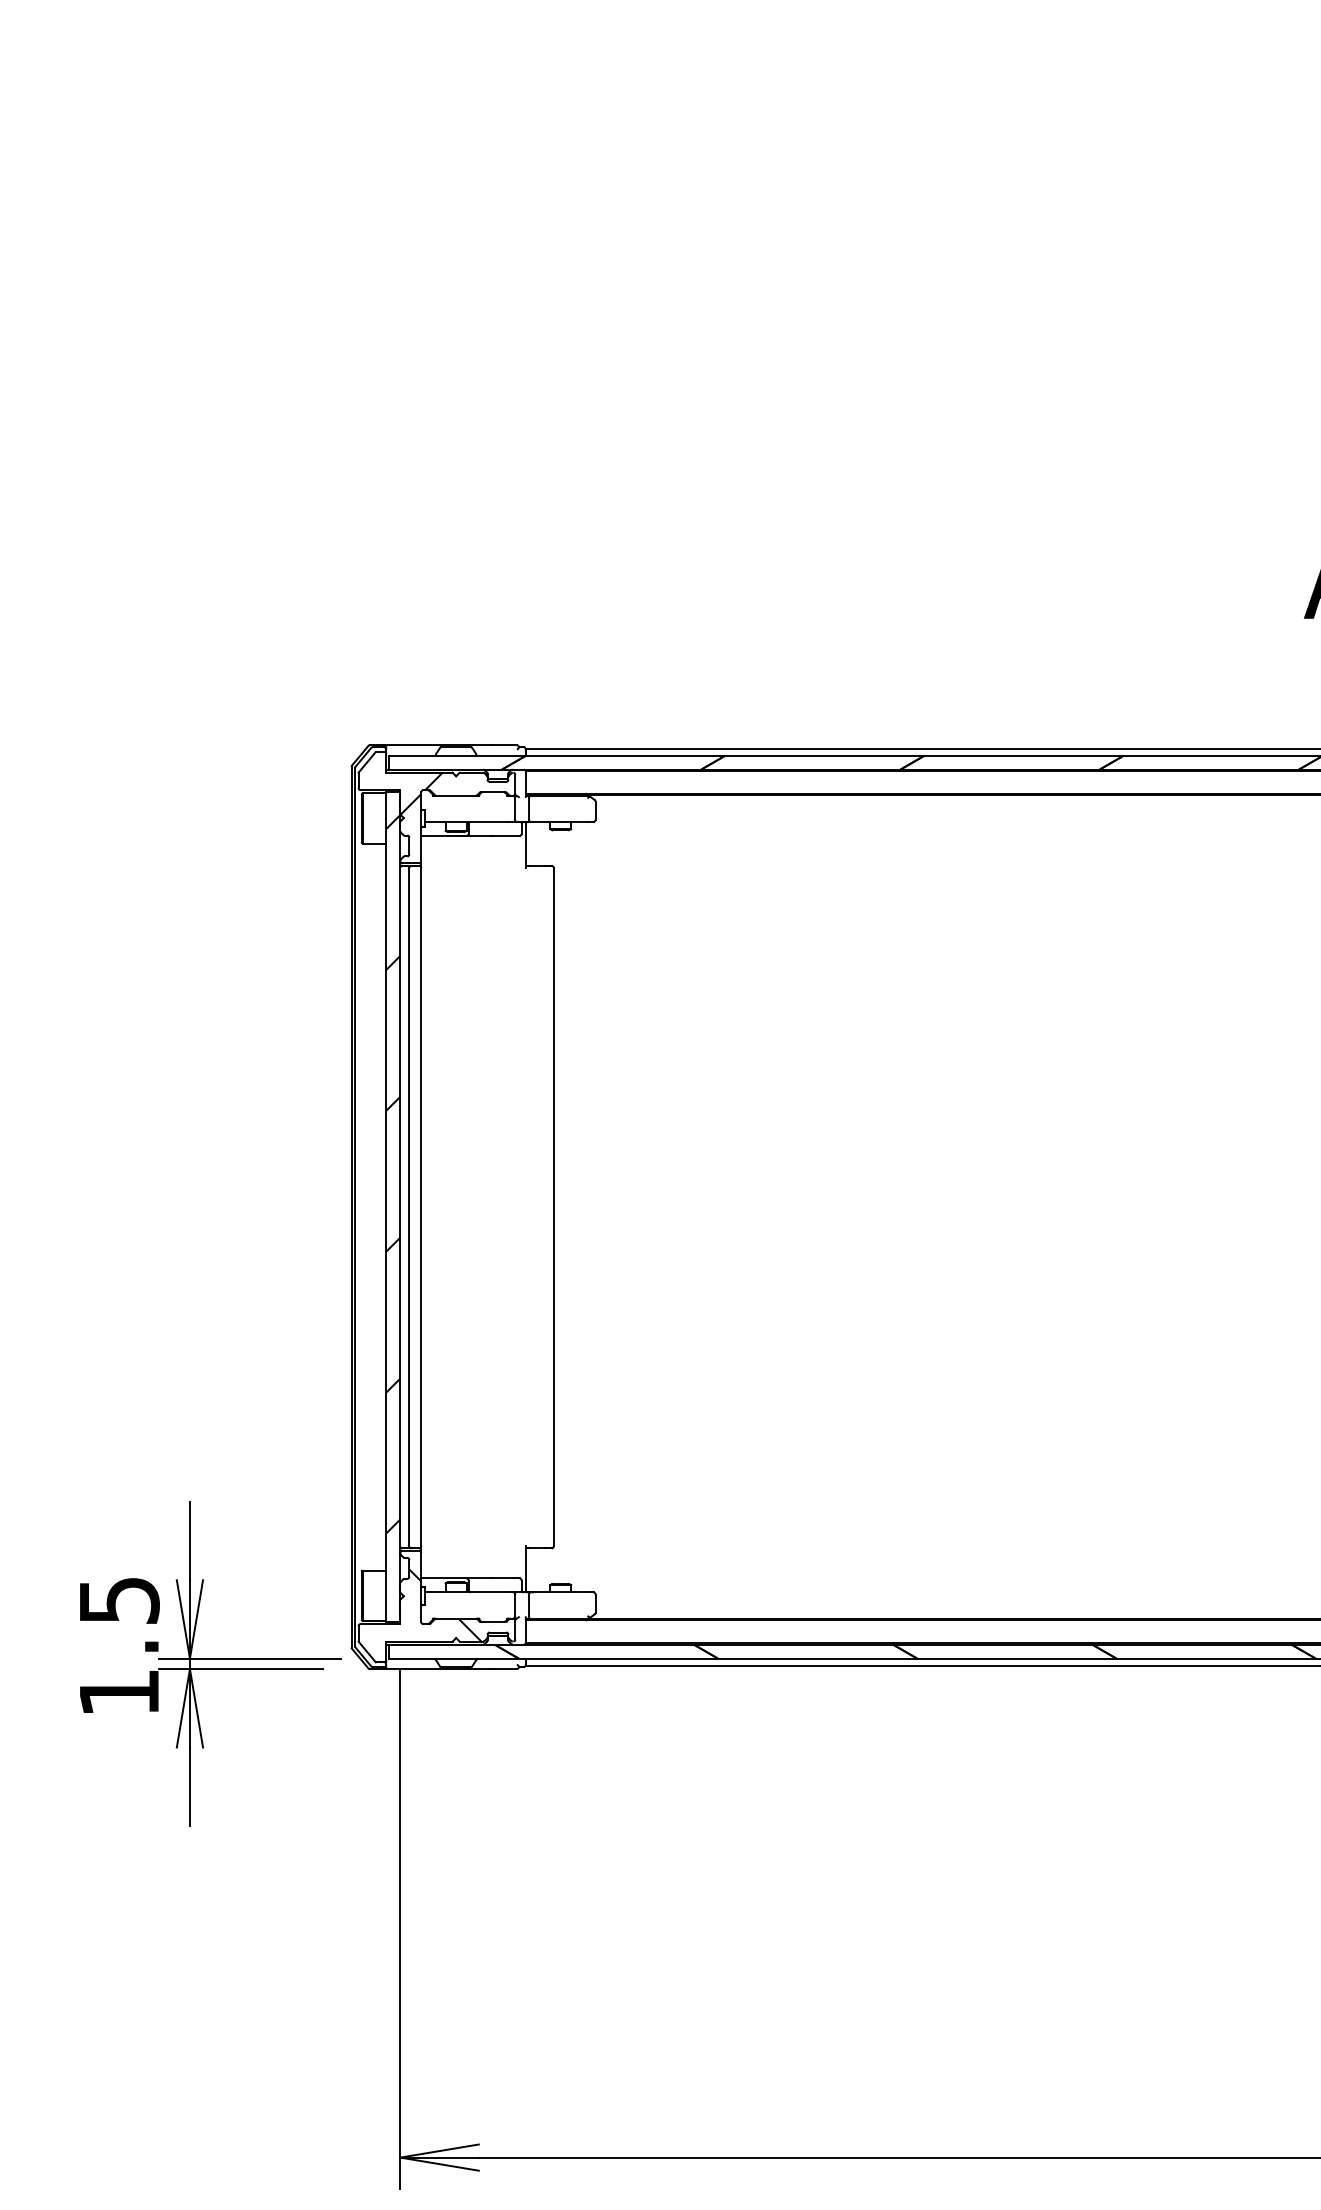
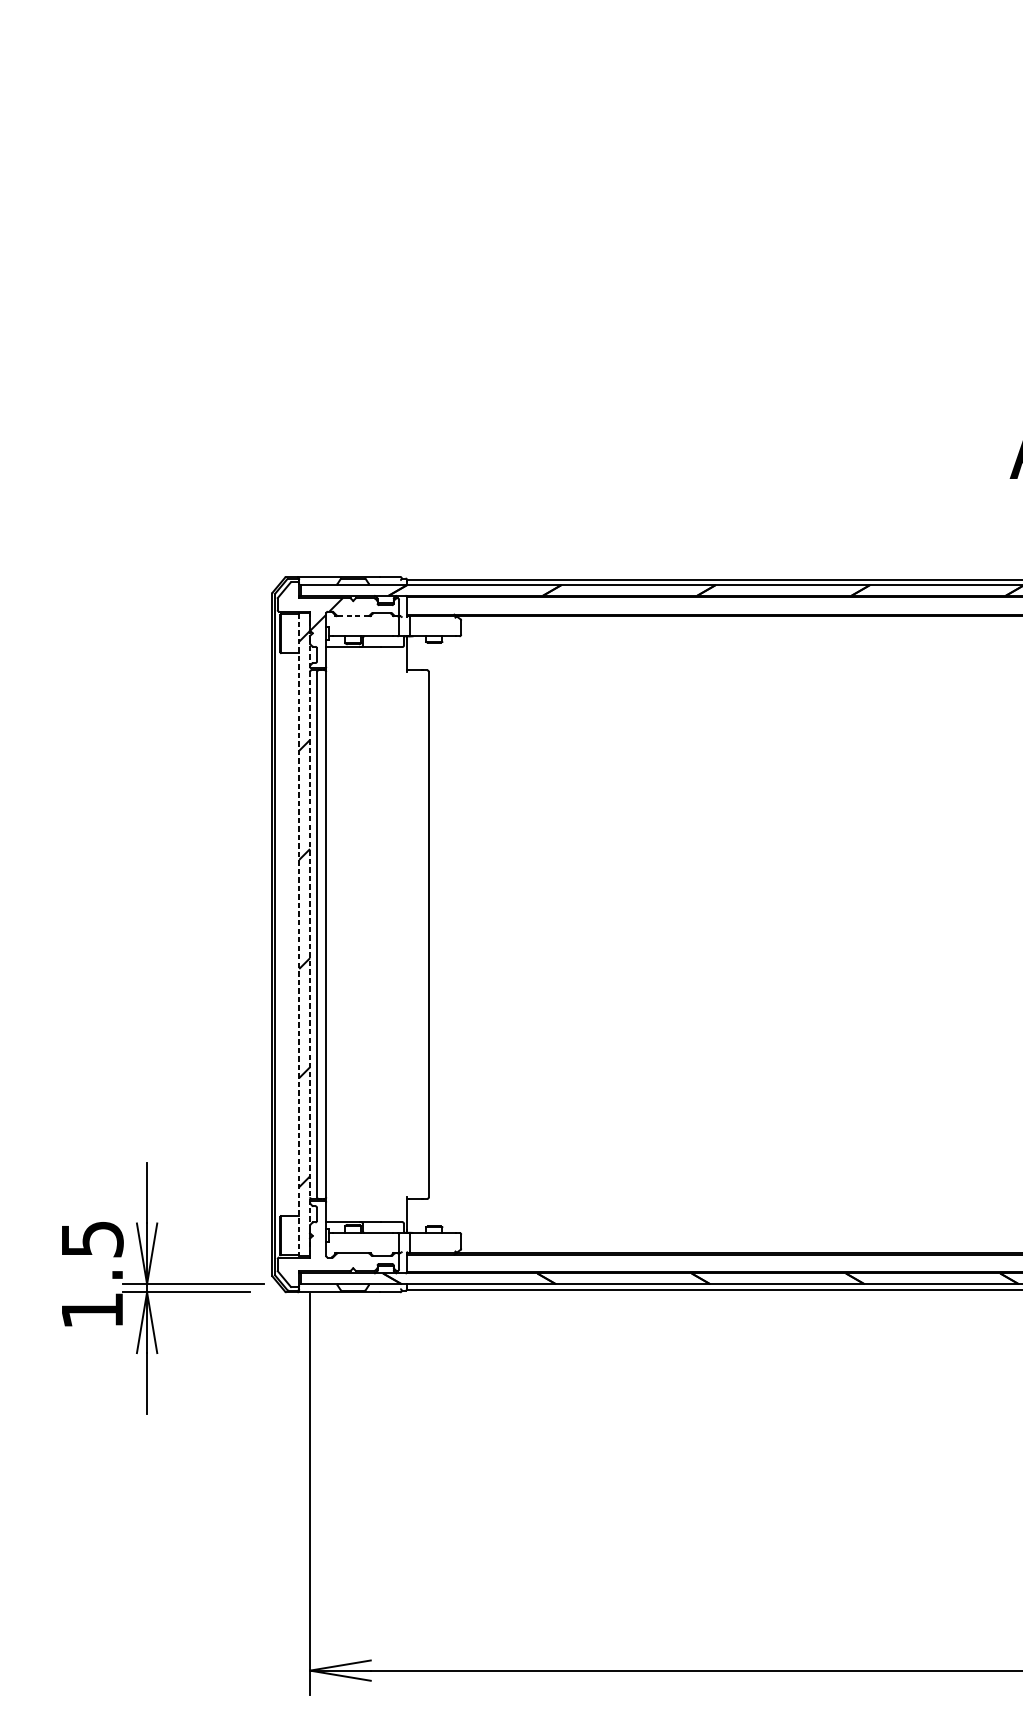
line: (456, 795) -> (353, 615), solid -> dashed
line: (386, 1207) -> (299, 934), solid -> dashed
line: (400, 1207) -> (310, 934), solid -> dashed
hatch: (445, 1605) -> (345, 1243), removed

